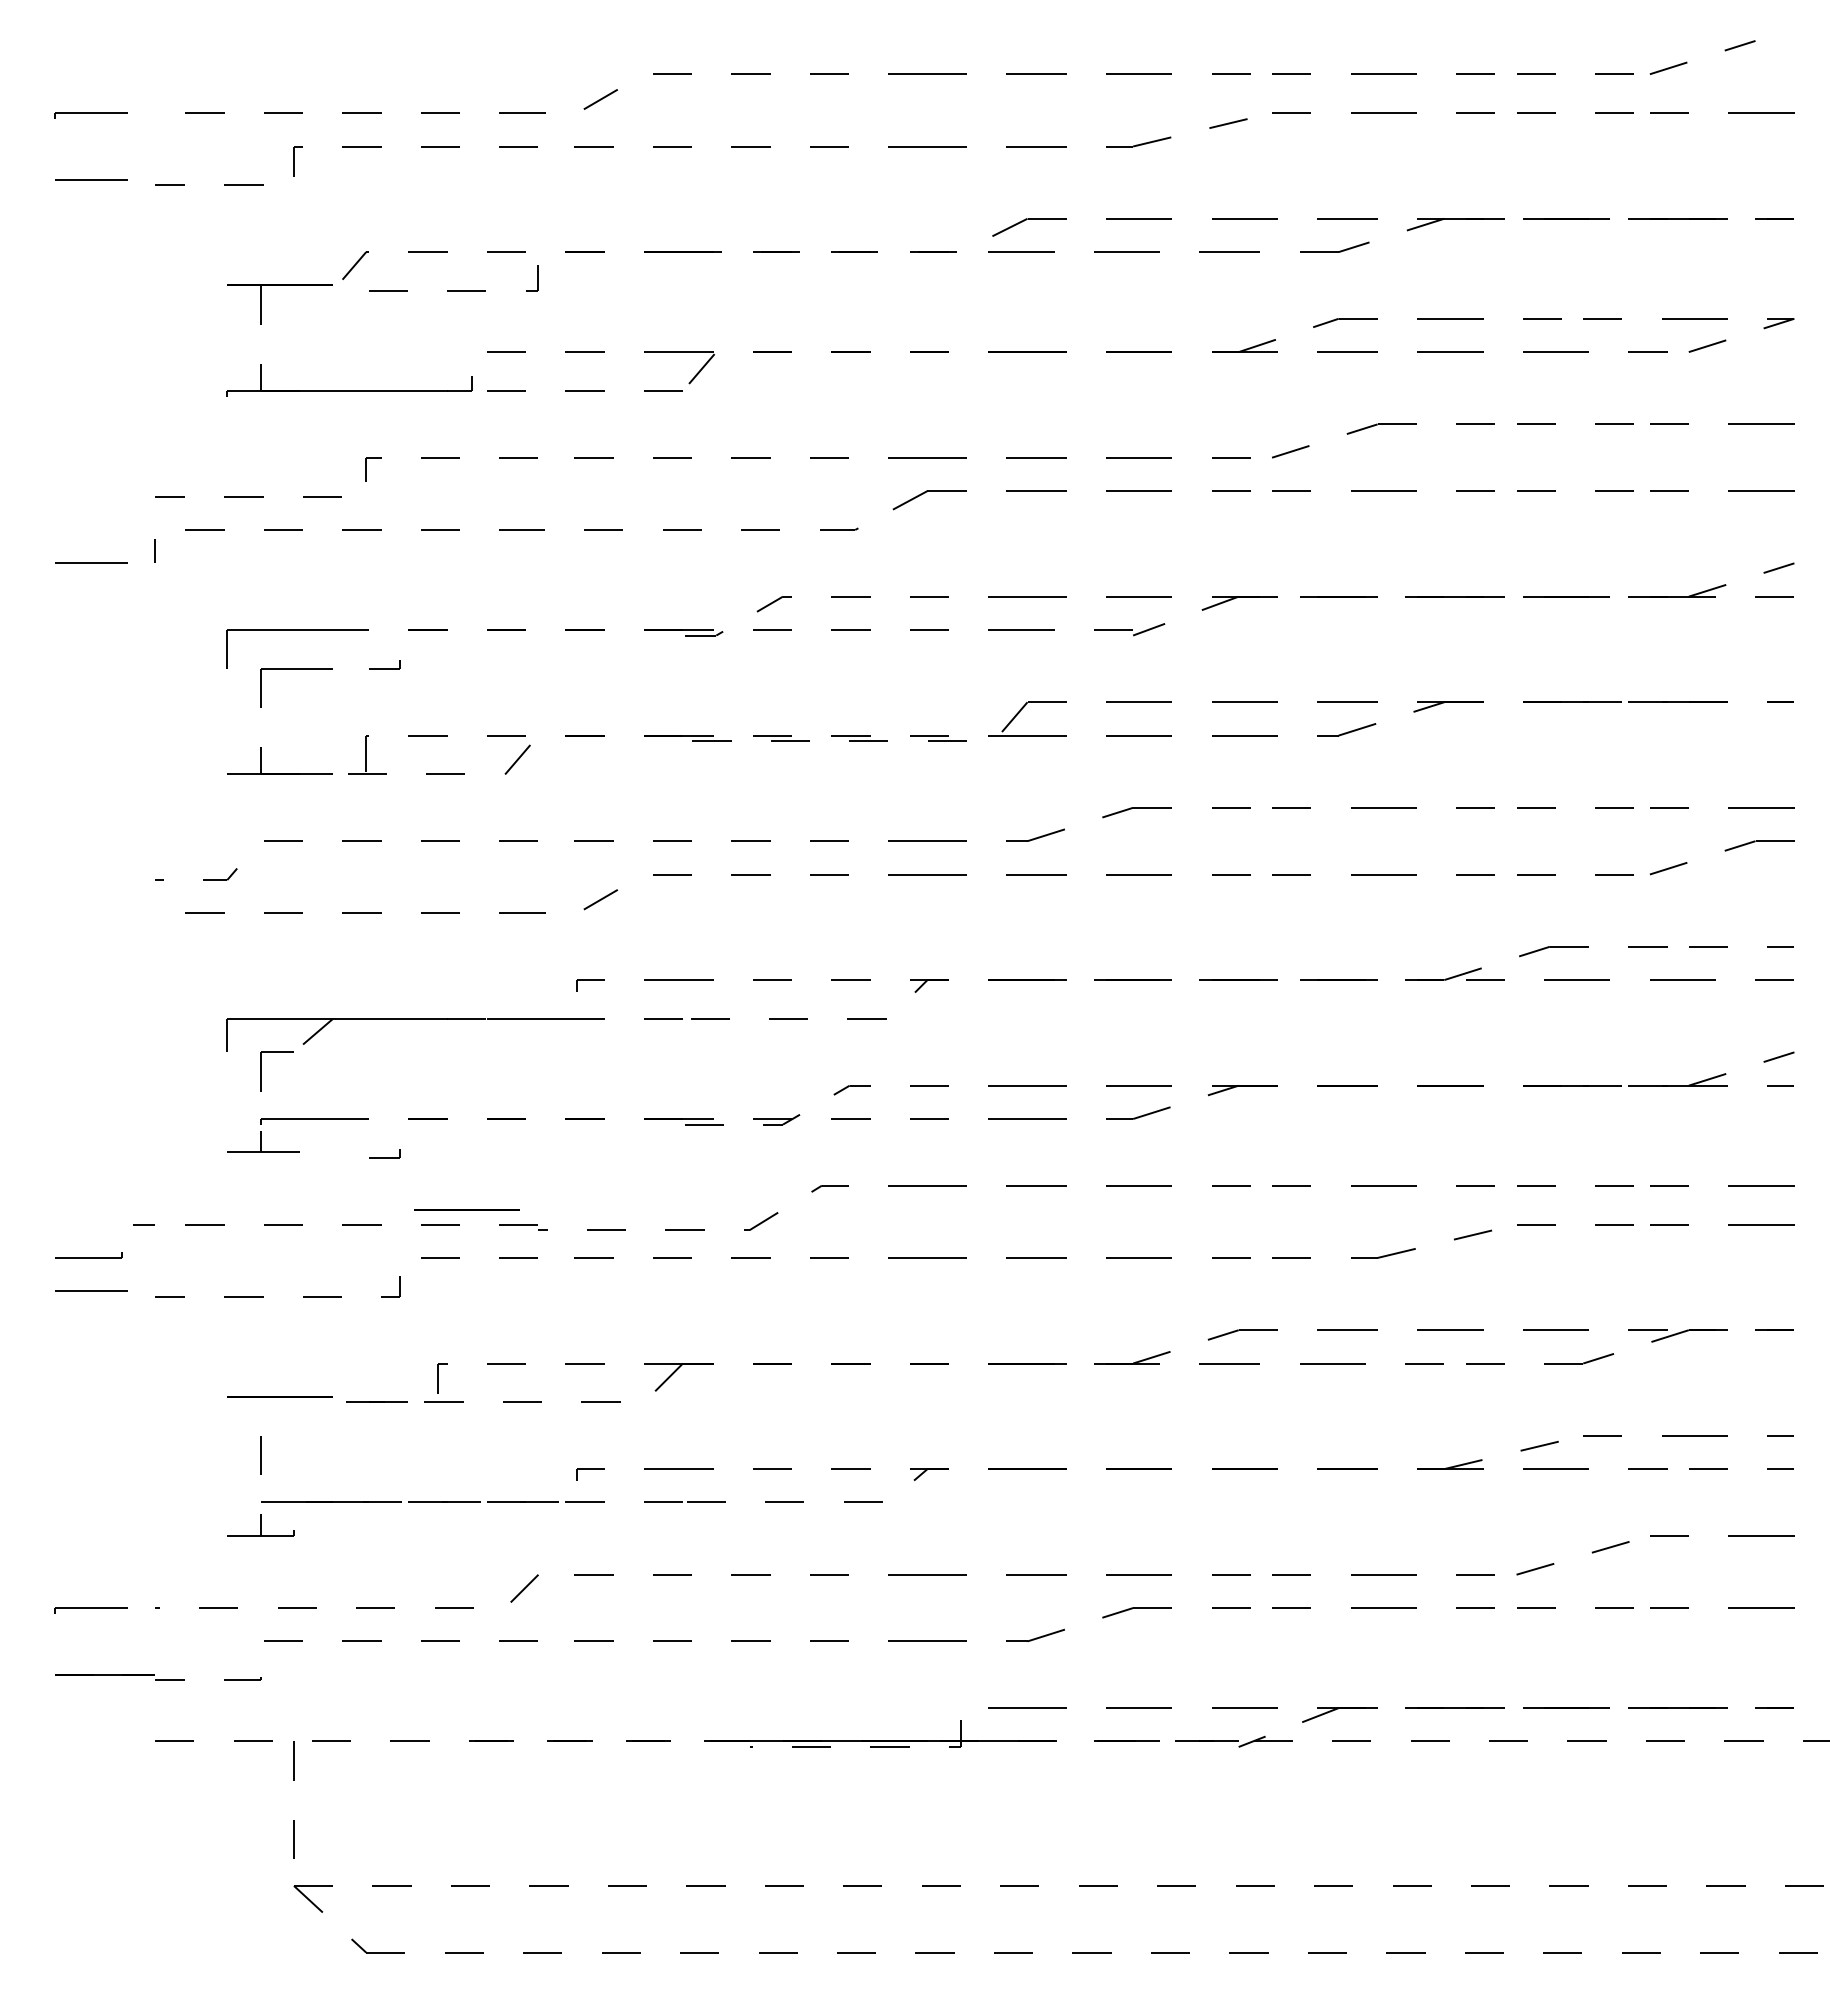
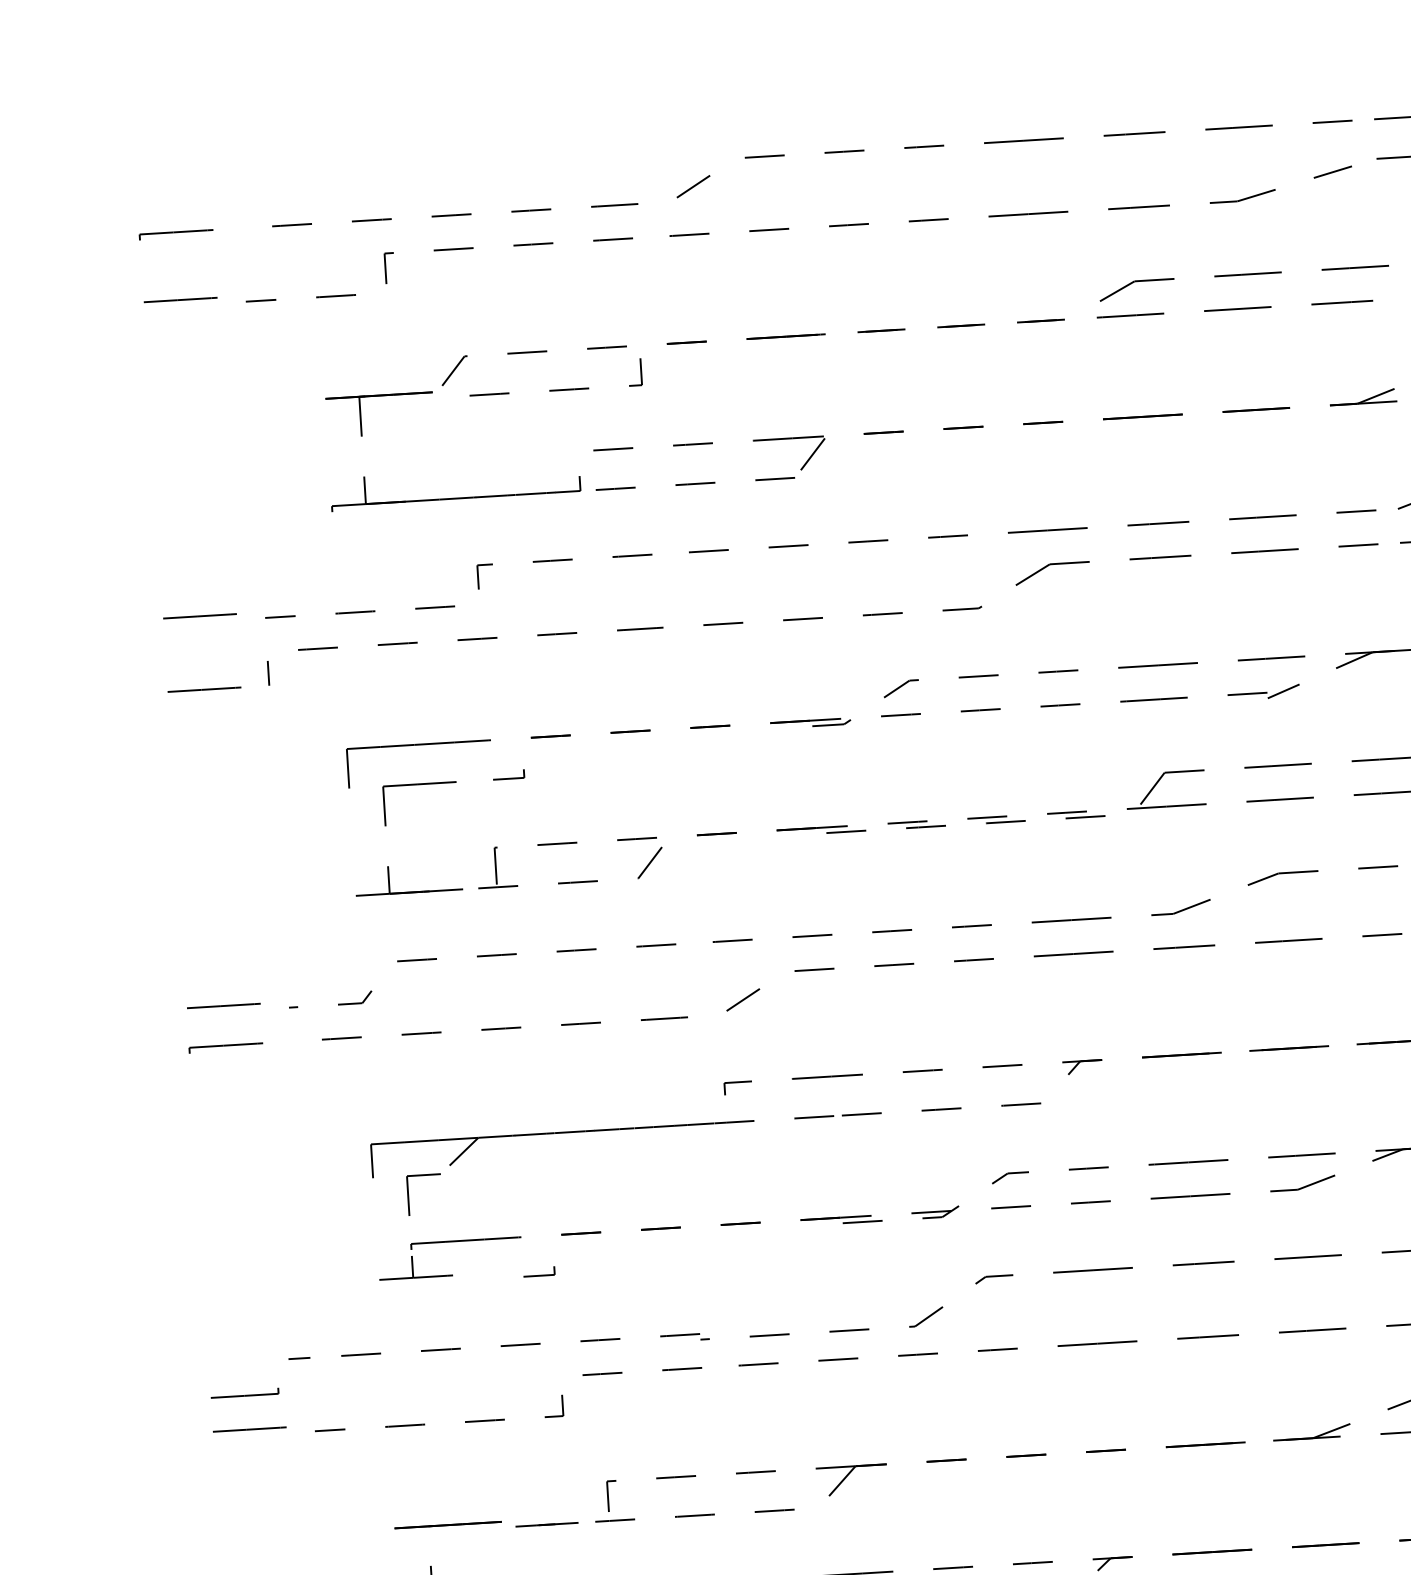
line: (91, 490) -> (200, 615), added
line: (91, 874) -> (224, 1005), added
part: (90, 915) -> (225, 1047), added
line: (466, 1209) -> (625, 1323), removed

